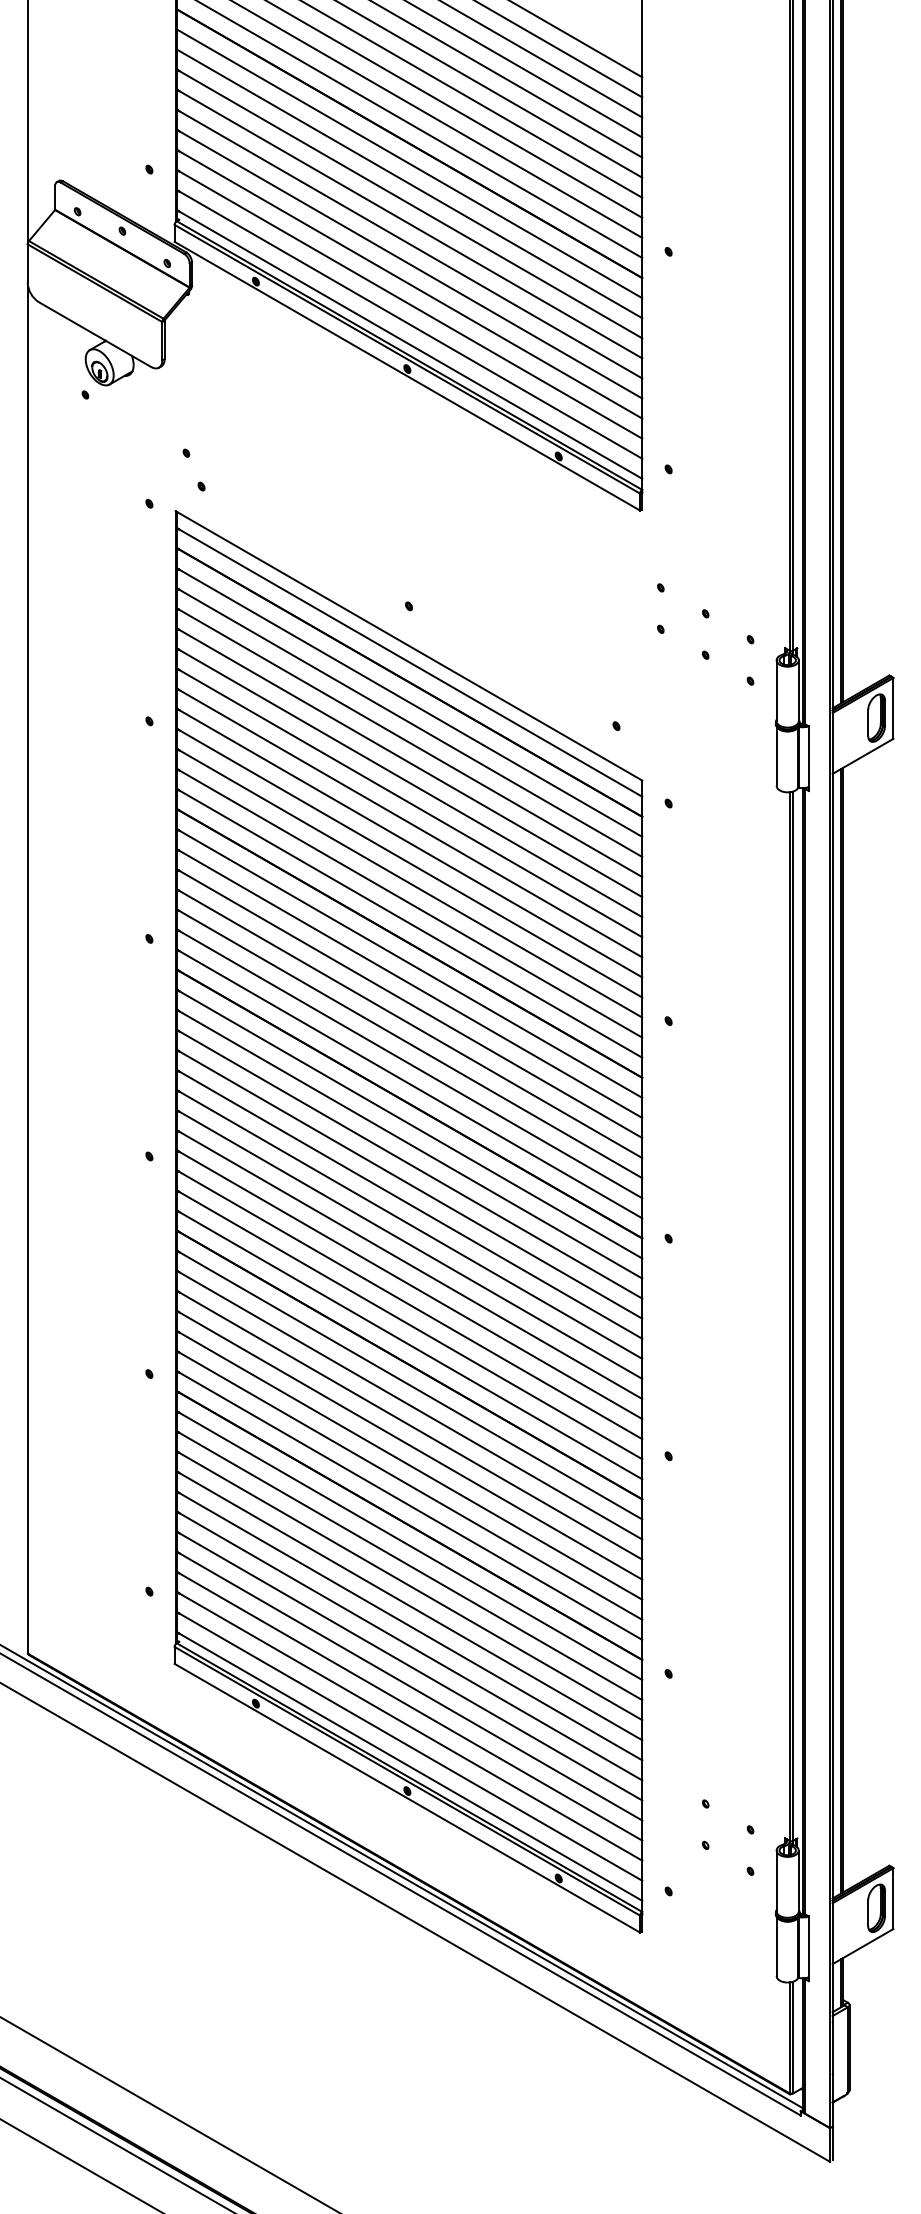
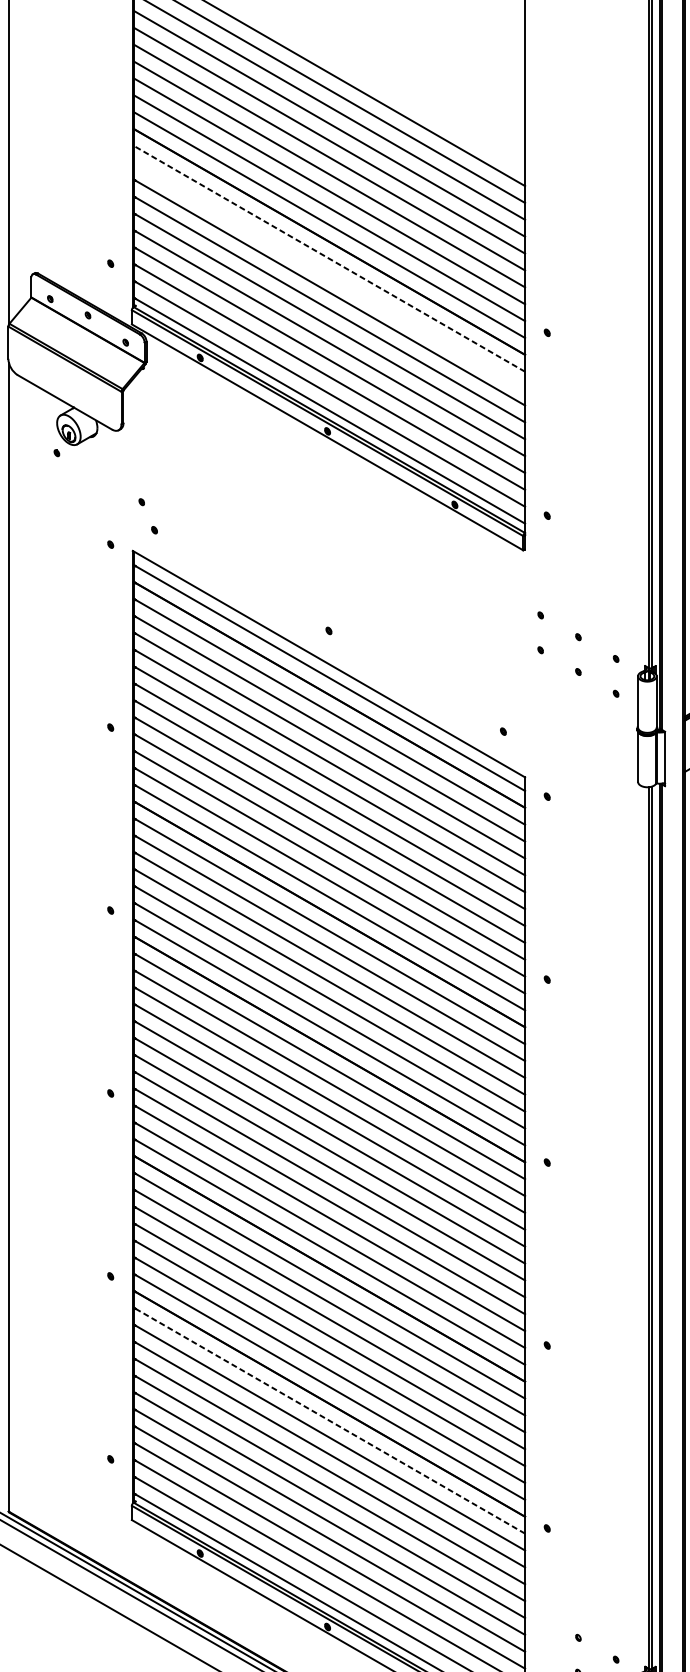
line: (409, 163) -> (329, 258), solid -> dashed
line: (409, 183) -> (329, 275), removed
line: (409, 1545) -> (329, 1420), solid -> dashed

